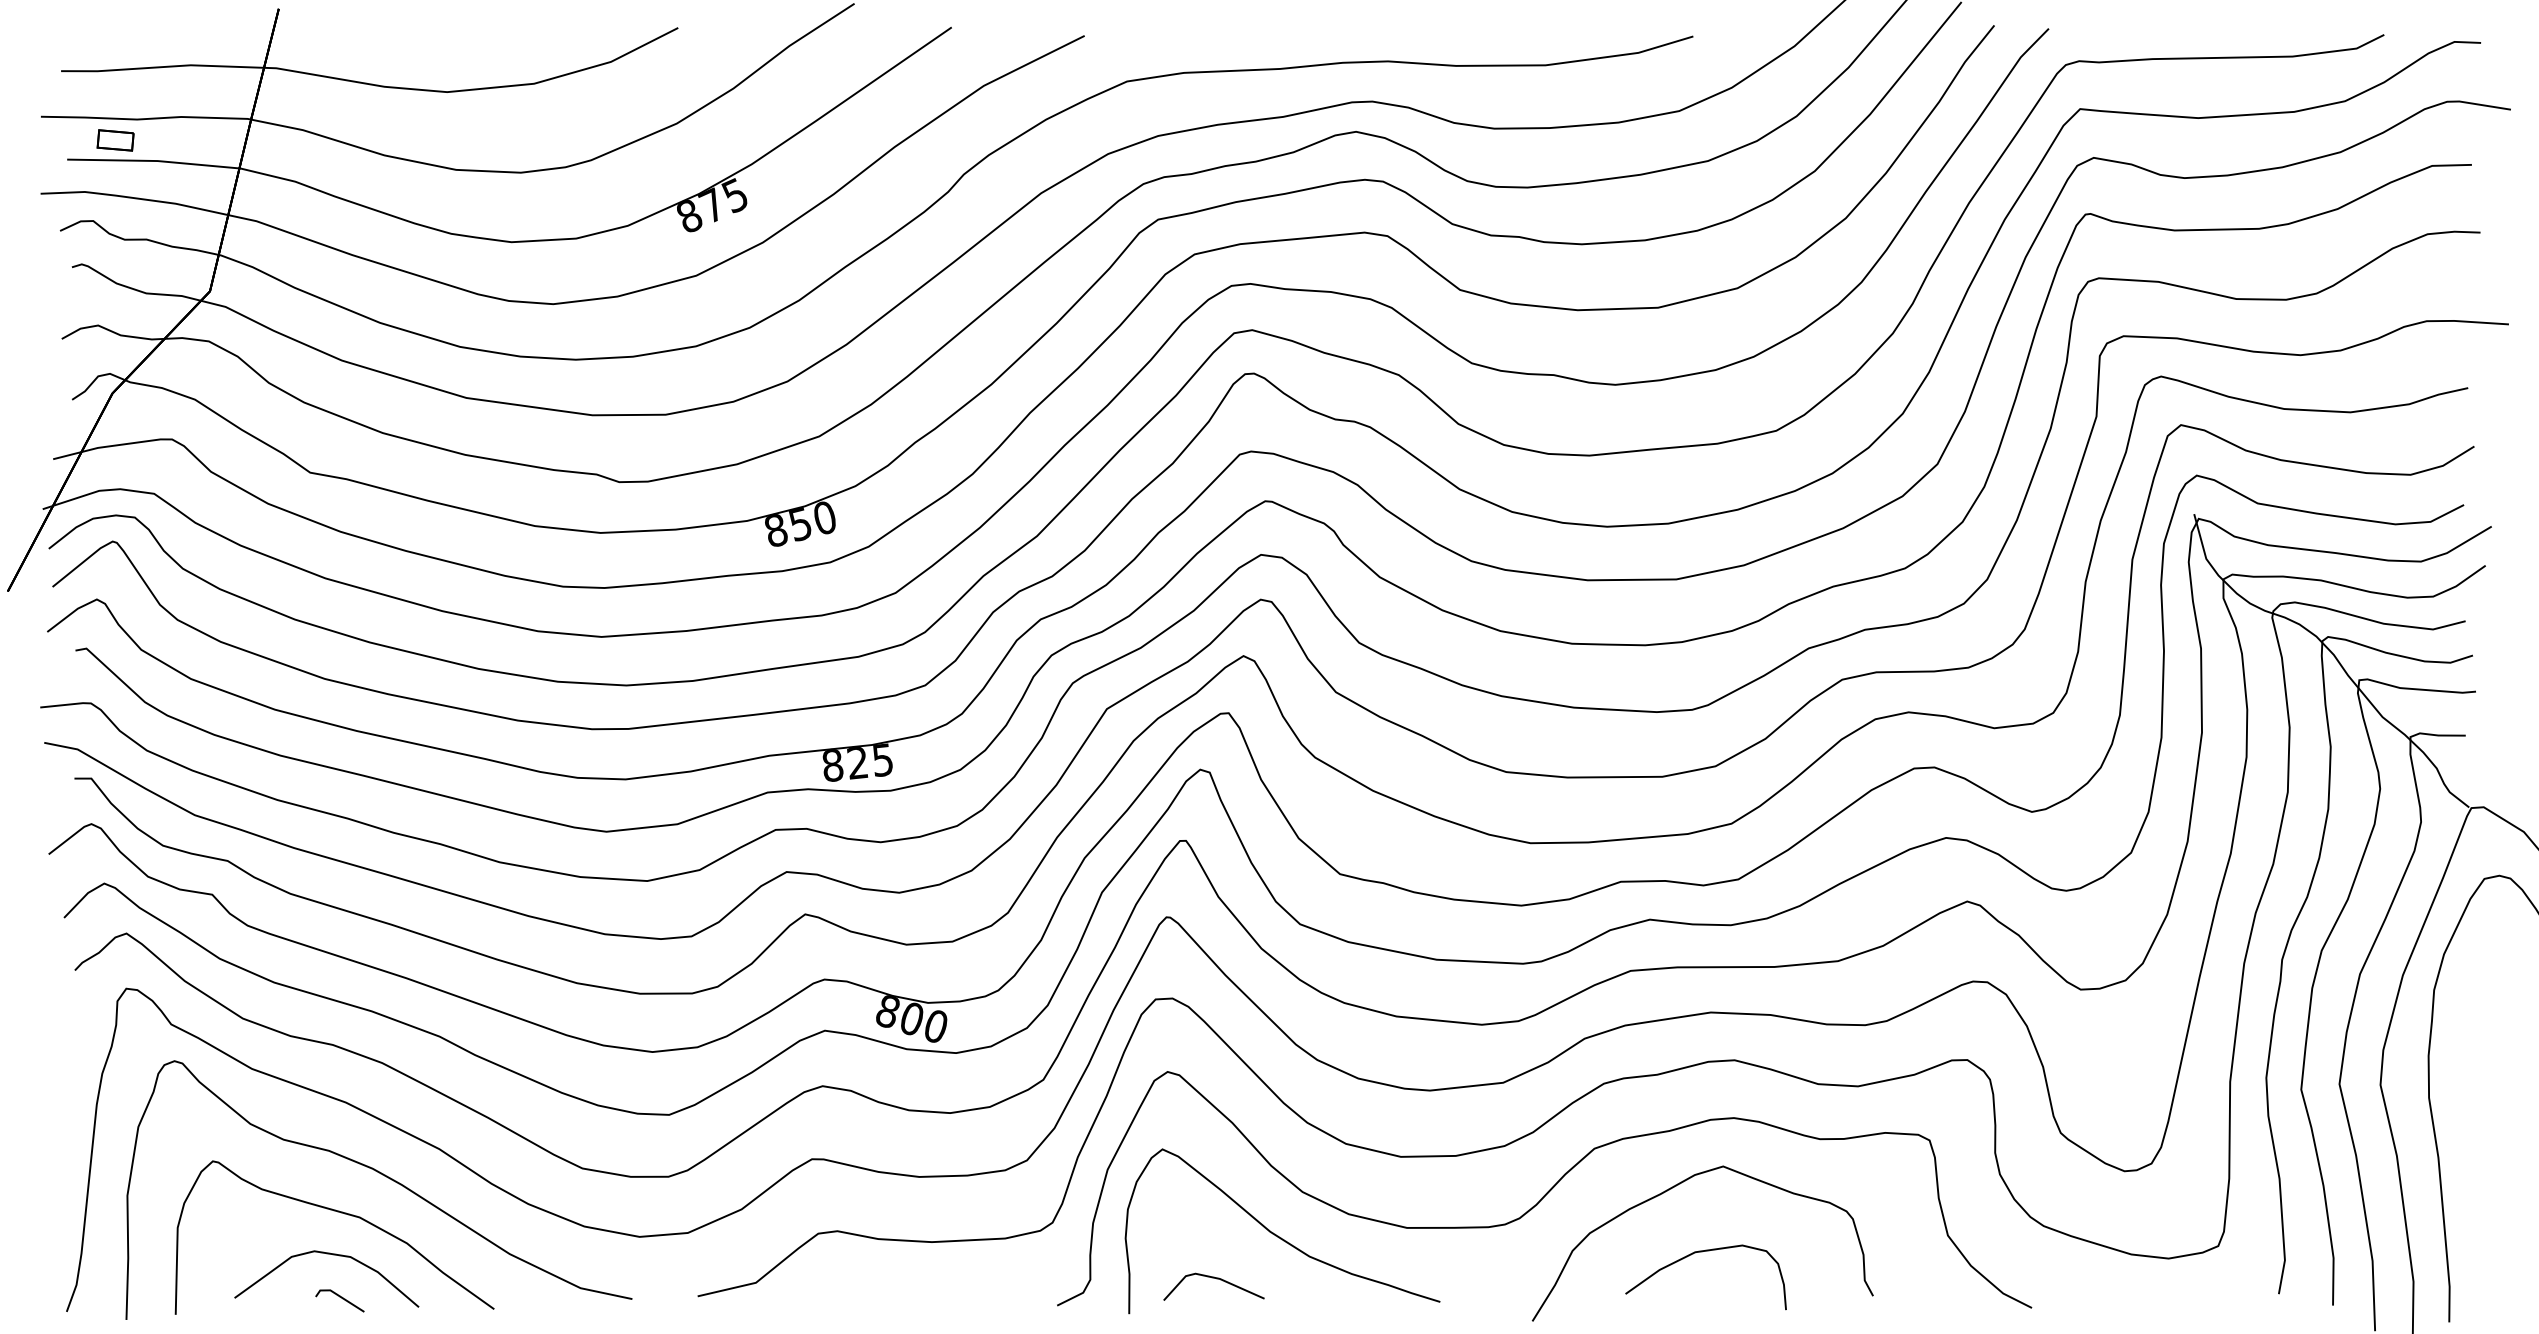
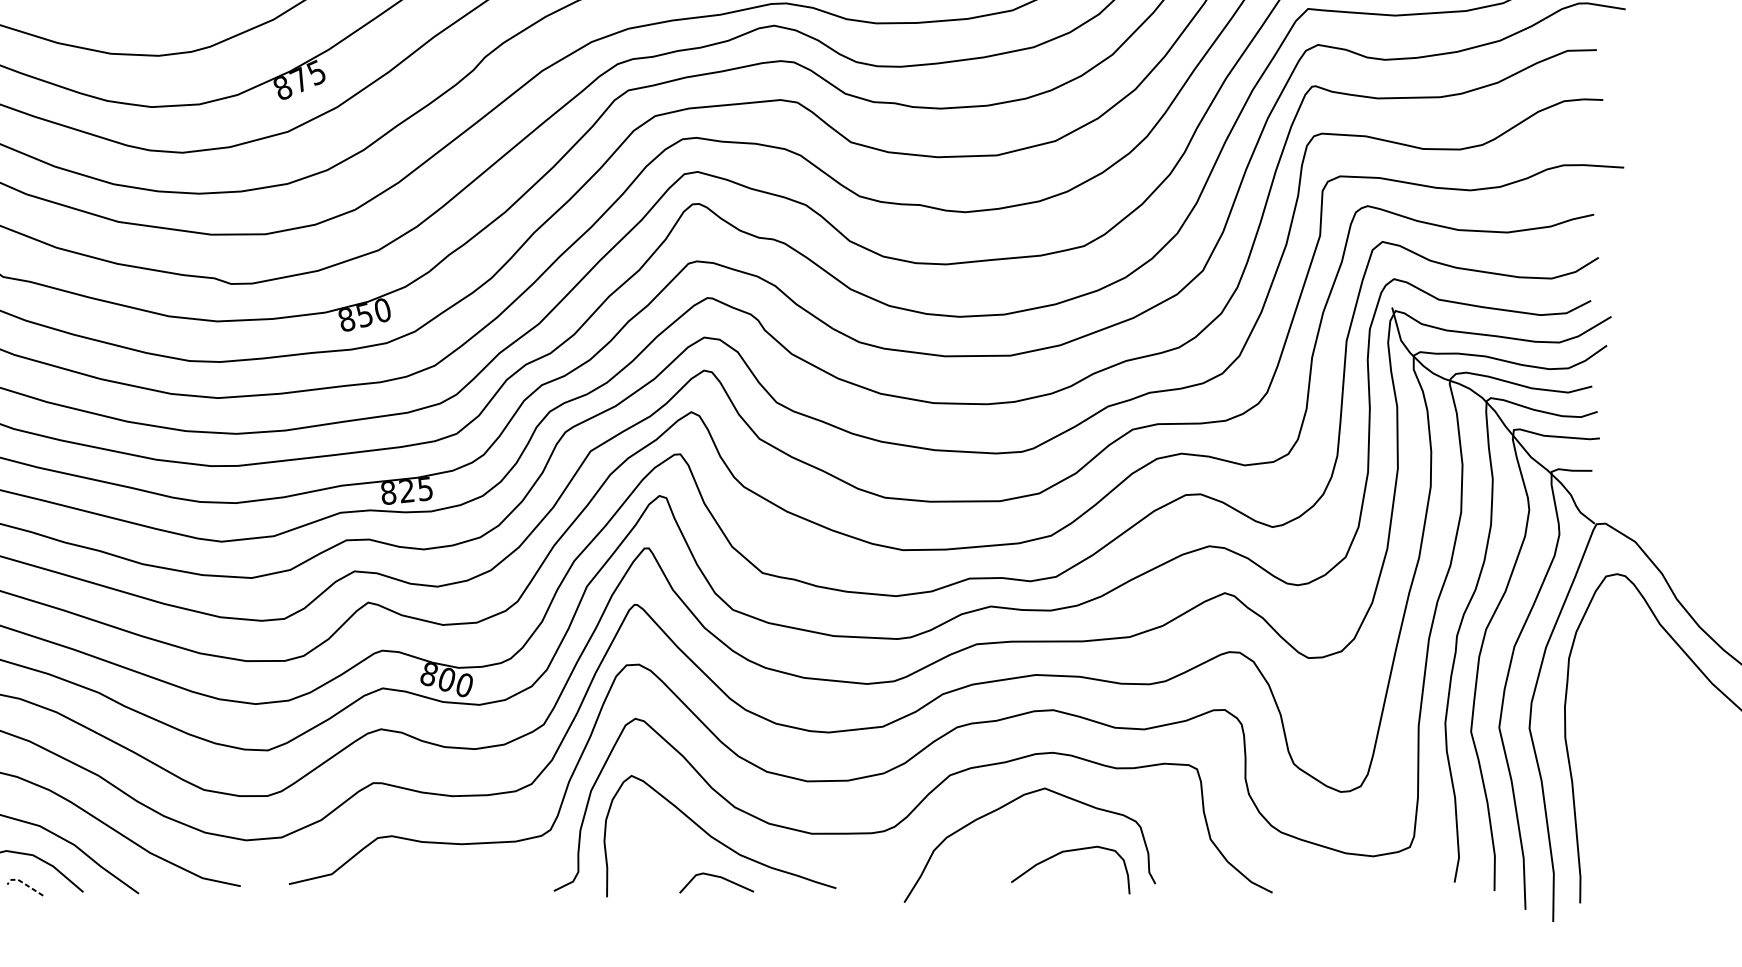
curve: (1702, 1252) -> (1068, 851), moved
line: (1216, 1279) -> (718, 877), moved
line: (338, 1295) -> (24, 883), solid -> dashed

